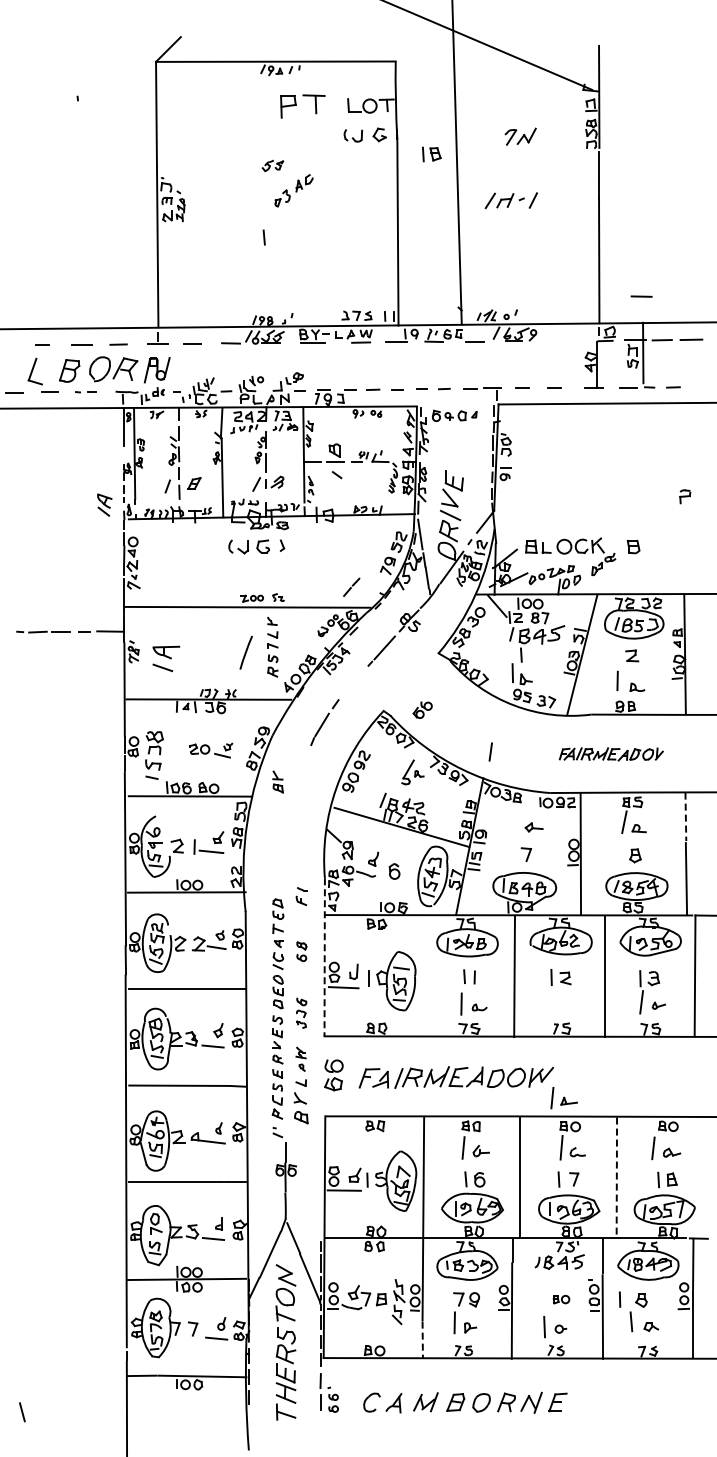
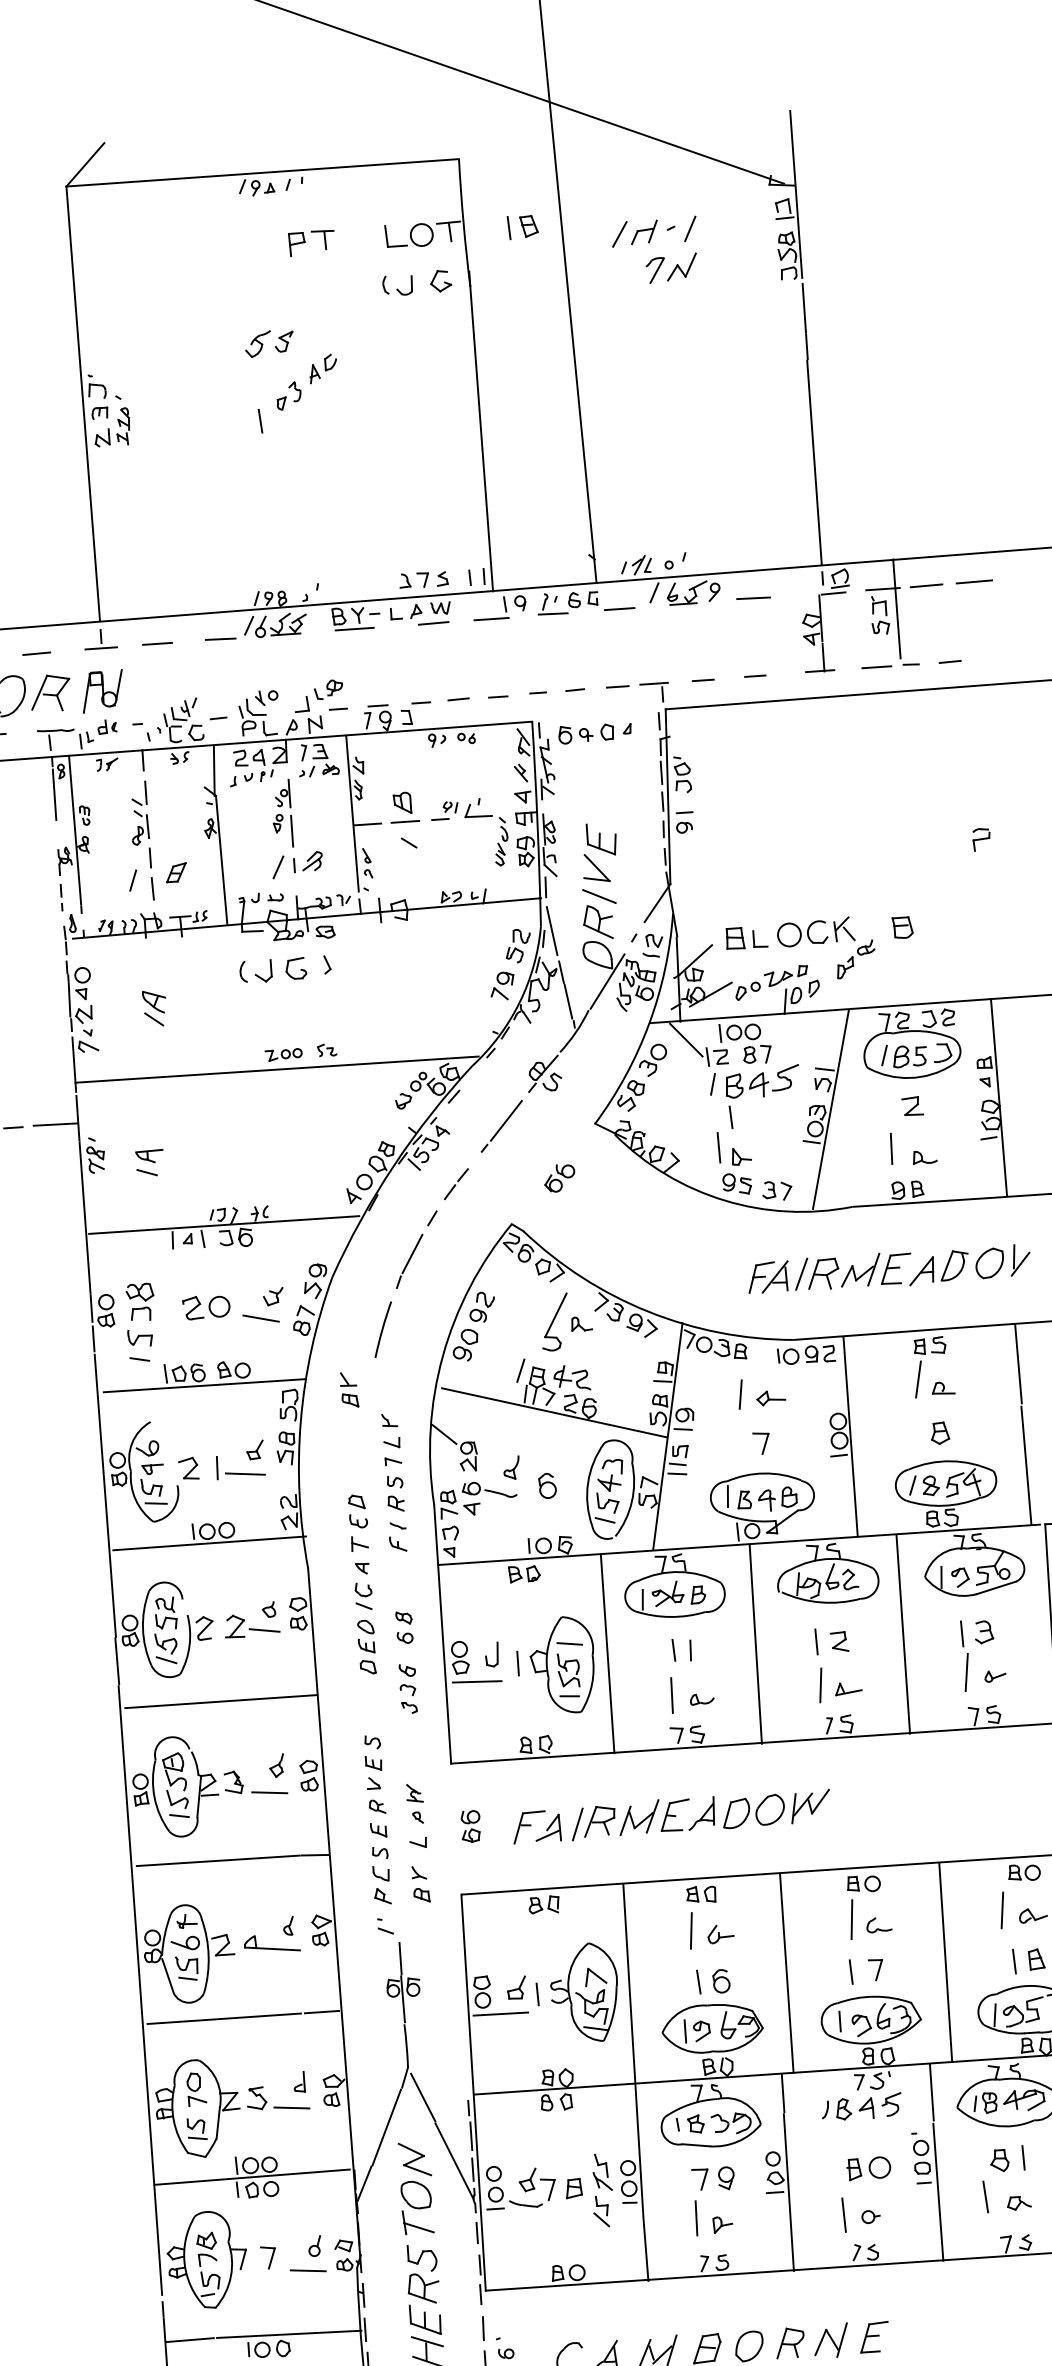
part: (302, 106) -> (311, 243), size x0.62
part: (431, 154) -> (522, 227), moved
part: (272, 165) -> (268, 343), size x1.43
part: (510, 200) -> (652, 231), moved
line: (263, 237) -> (259, 421), moved
line: (641, 296) -> (753, 598), moved
part: (104, 504) -> (154, 1007), moved
line: (351, 585) -> (455, 1181), moved
part: (272, 647) -> (392, 1463), moved
line: (245, 652) -> (382, 1329), moved
part: (166, 658) -> (150, 1162), size x0.62
part: (422, 709) -> (559, 1177), moved
part: (210, 750) -> (232, 1308), size x1.43
line: (490, 751) -> (740, 1393), moved
part: (611, 754) -> (889, 1270), size x1.67
part: (412, 772) -> (565, 1321), size x1.43
part: (277, 781) -> (348, 1389), moved
line: (685, 817) -> (1017, 1364), dashed -> solid
part: (278, 953) -> (363, 1583), moved
line: (324, 957) -> (442, 1634), dashed -> solid
line: (424, 975) -> (608, 1652), added
part: (301, 1012) -> (408, 1687), moved
part: (333, 1075) -> (470, 1826), size x0.62
part: (563, 1098) -> (839, 1684), moved
part: (300, 1108) -> (419, 1884), size x0.71
line: (616, 1178) -> (945, 1963), dashed -> solid
part: (561, 1299) -> (868, 2168), size x1.67
line: (620, 1299) -> (1024, 2157), moved
line: (422, 1340) -> (645, 2250), dashed -> solid

